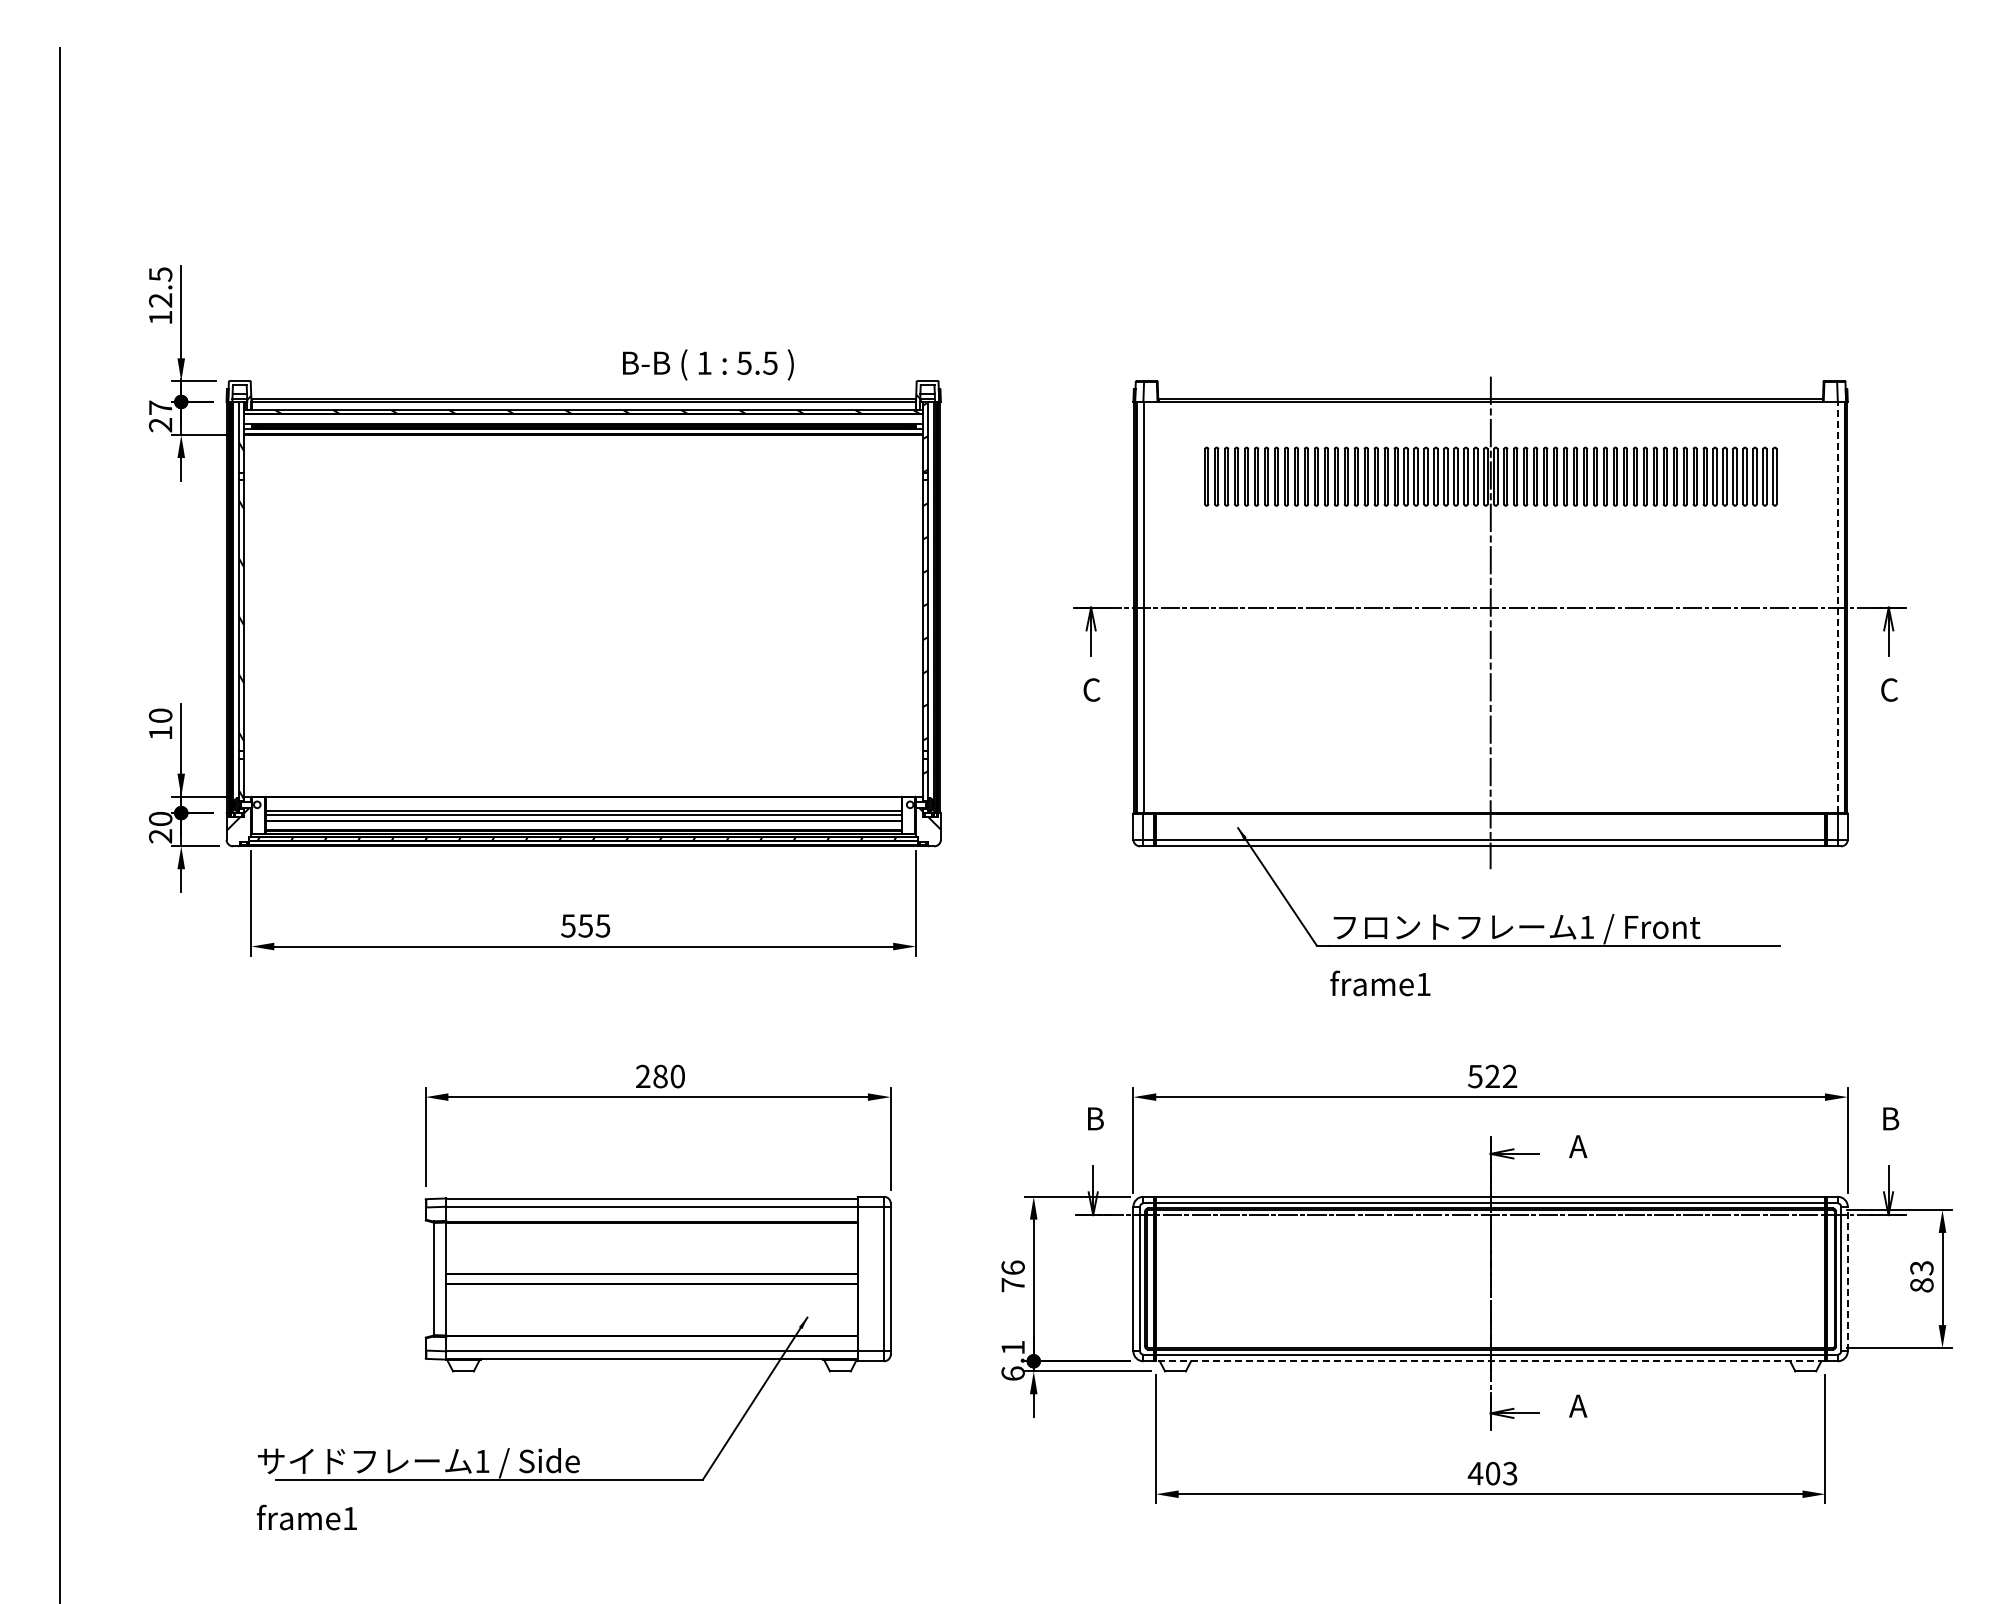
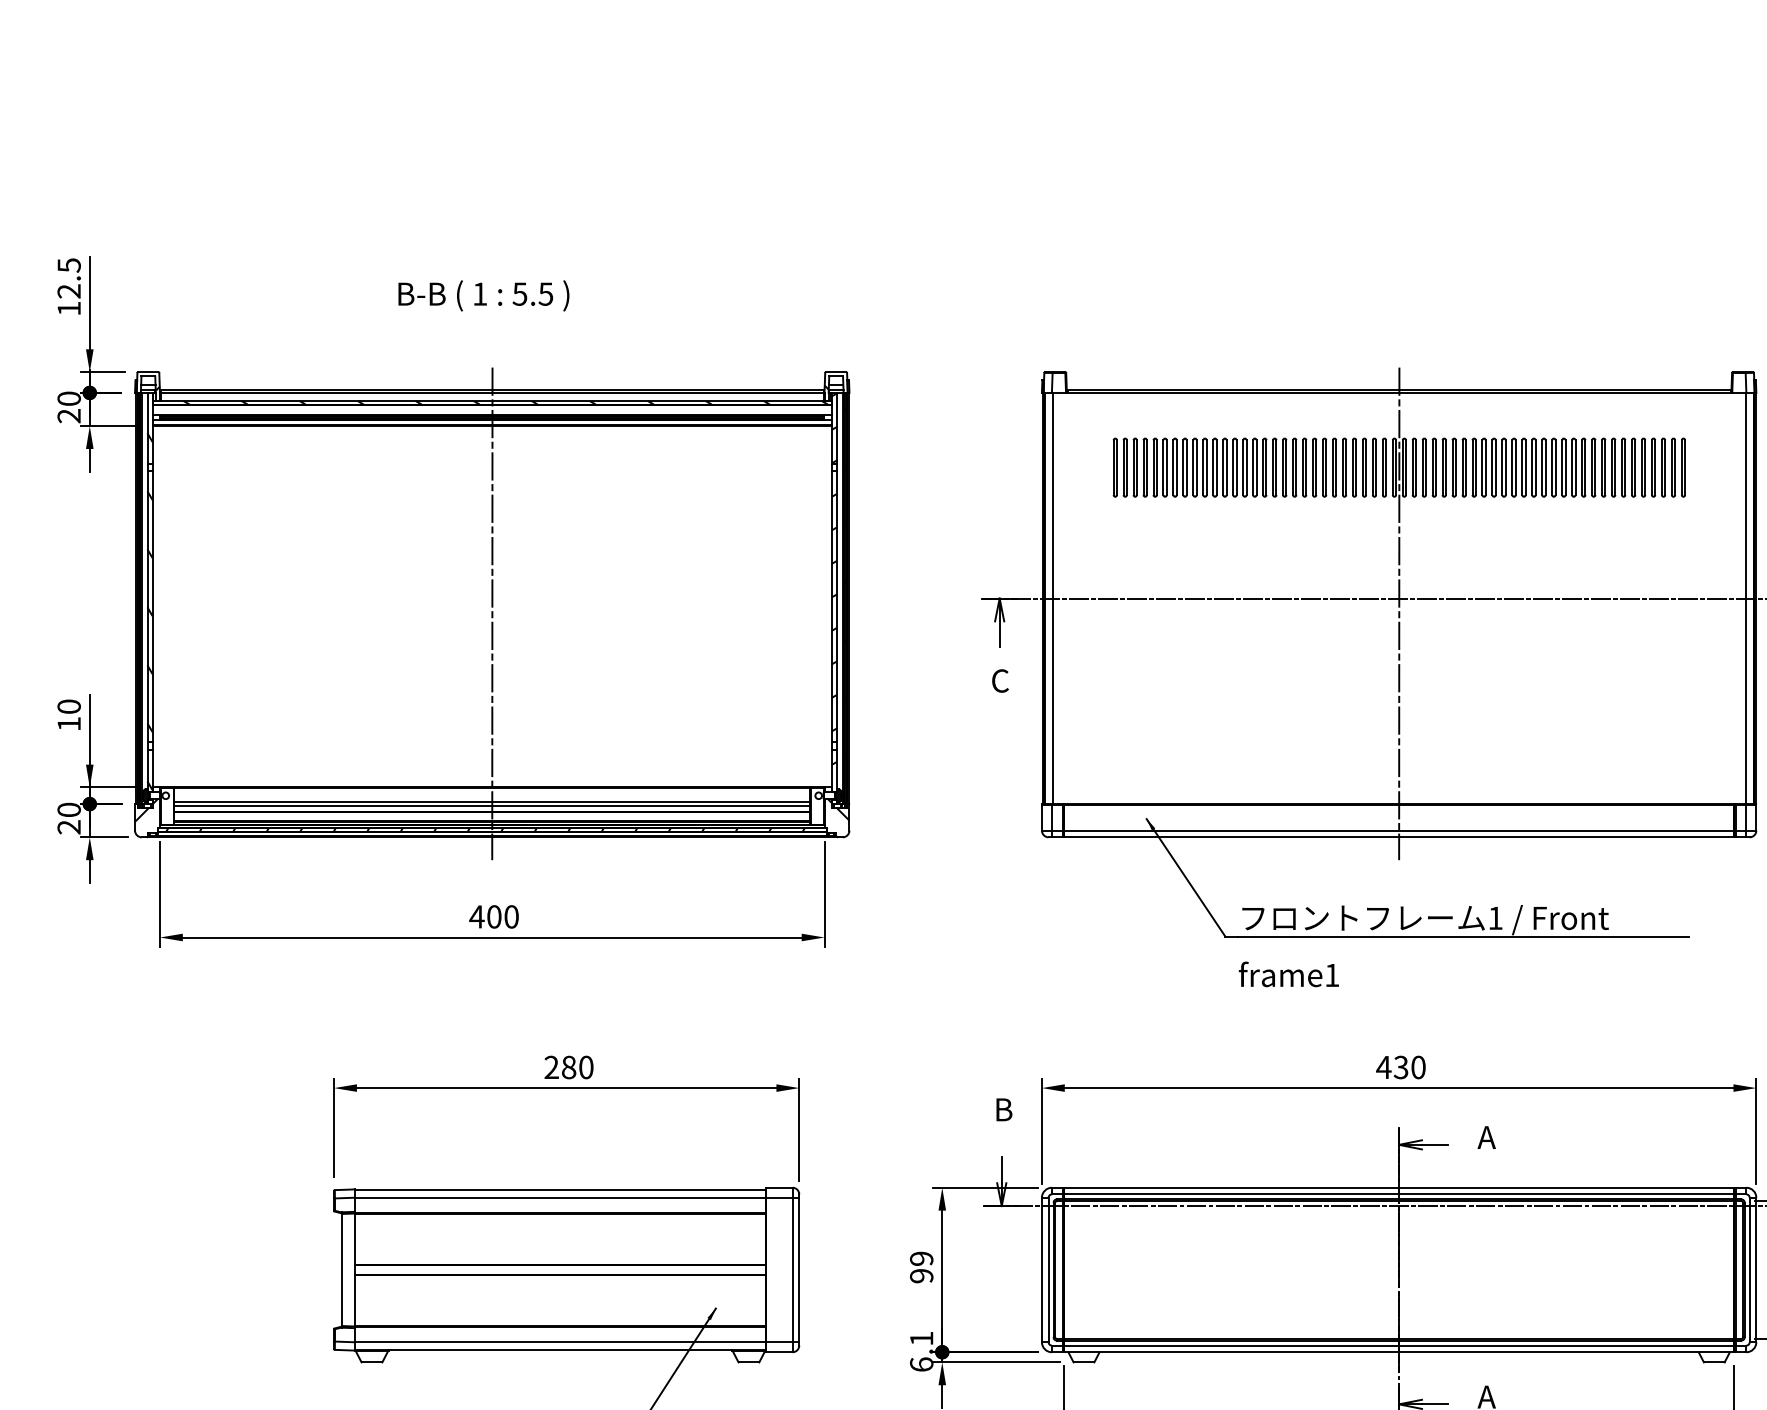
text: (708, 364) -> (484, 295), moved
text: (160, 407) -> (69, 398), 27 -> 20
line: (1837, 607) -> (1746, 598), dashed -> solid
line: (583, 622) -> (492, 613), added
text: (585, 925) -> (494, 916), 555 -> 400
text: (1492, 1076) -> (1401, 1067), 522 -> 430
text: (1012, 1276) -> (921, 1267), 76 -> 99
line: (1847, 1278) -> (1756, 1269), dashed -> solid
line: (1490, 1361) -> (1399, 1352), dashed -> solid

